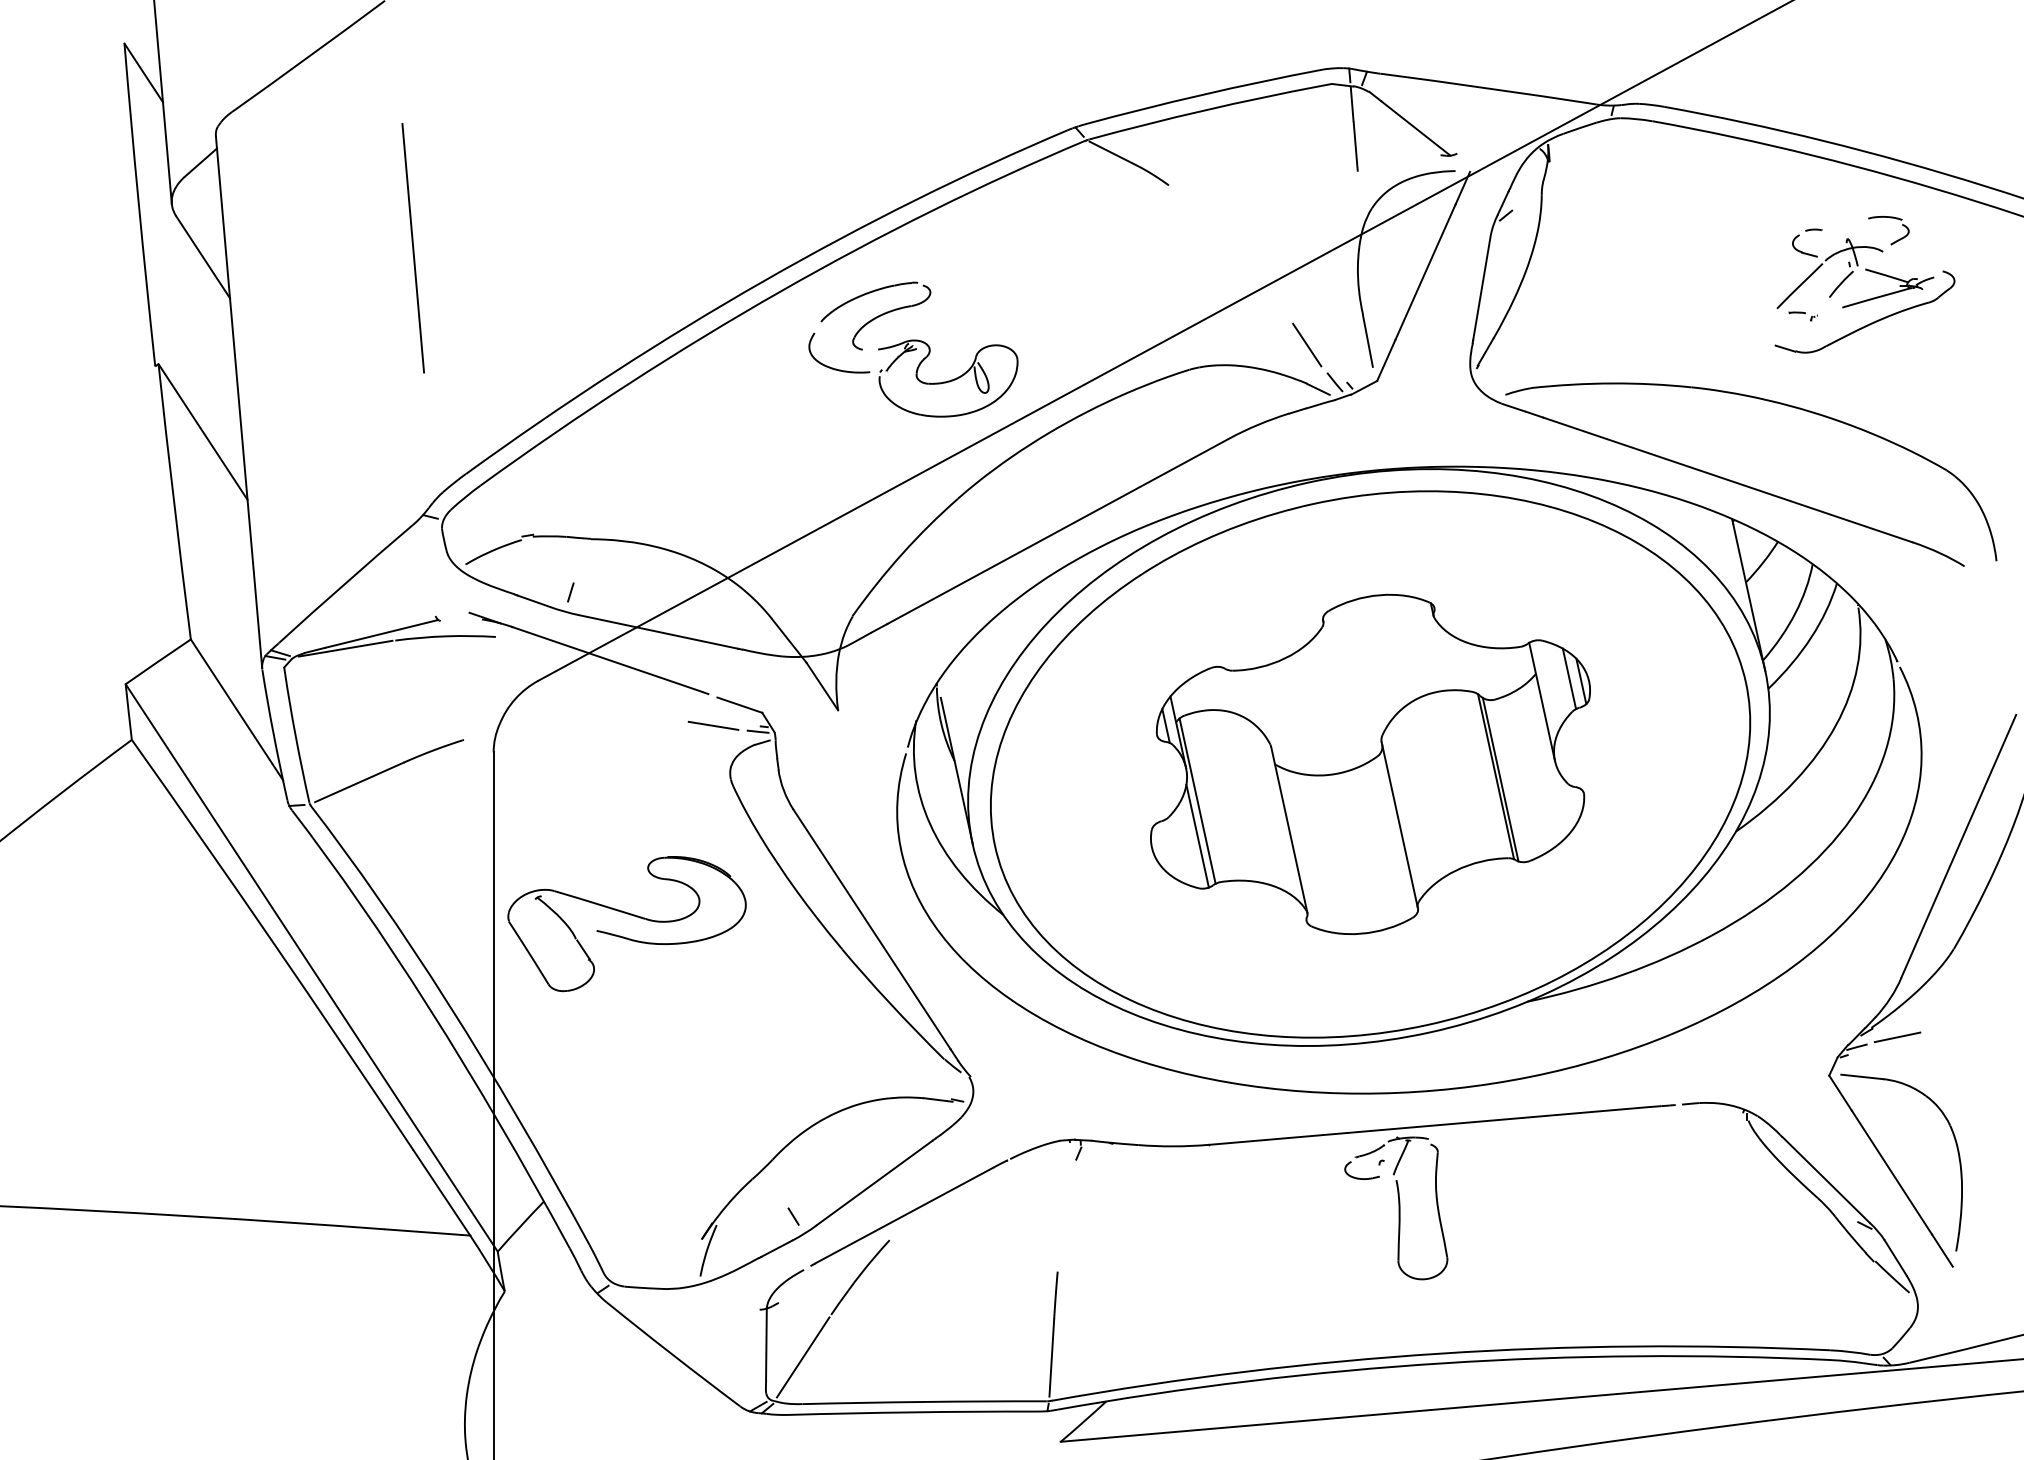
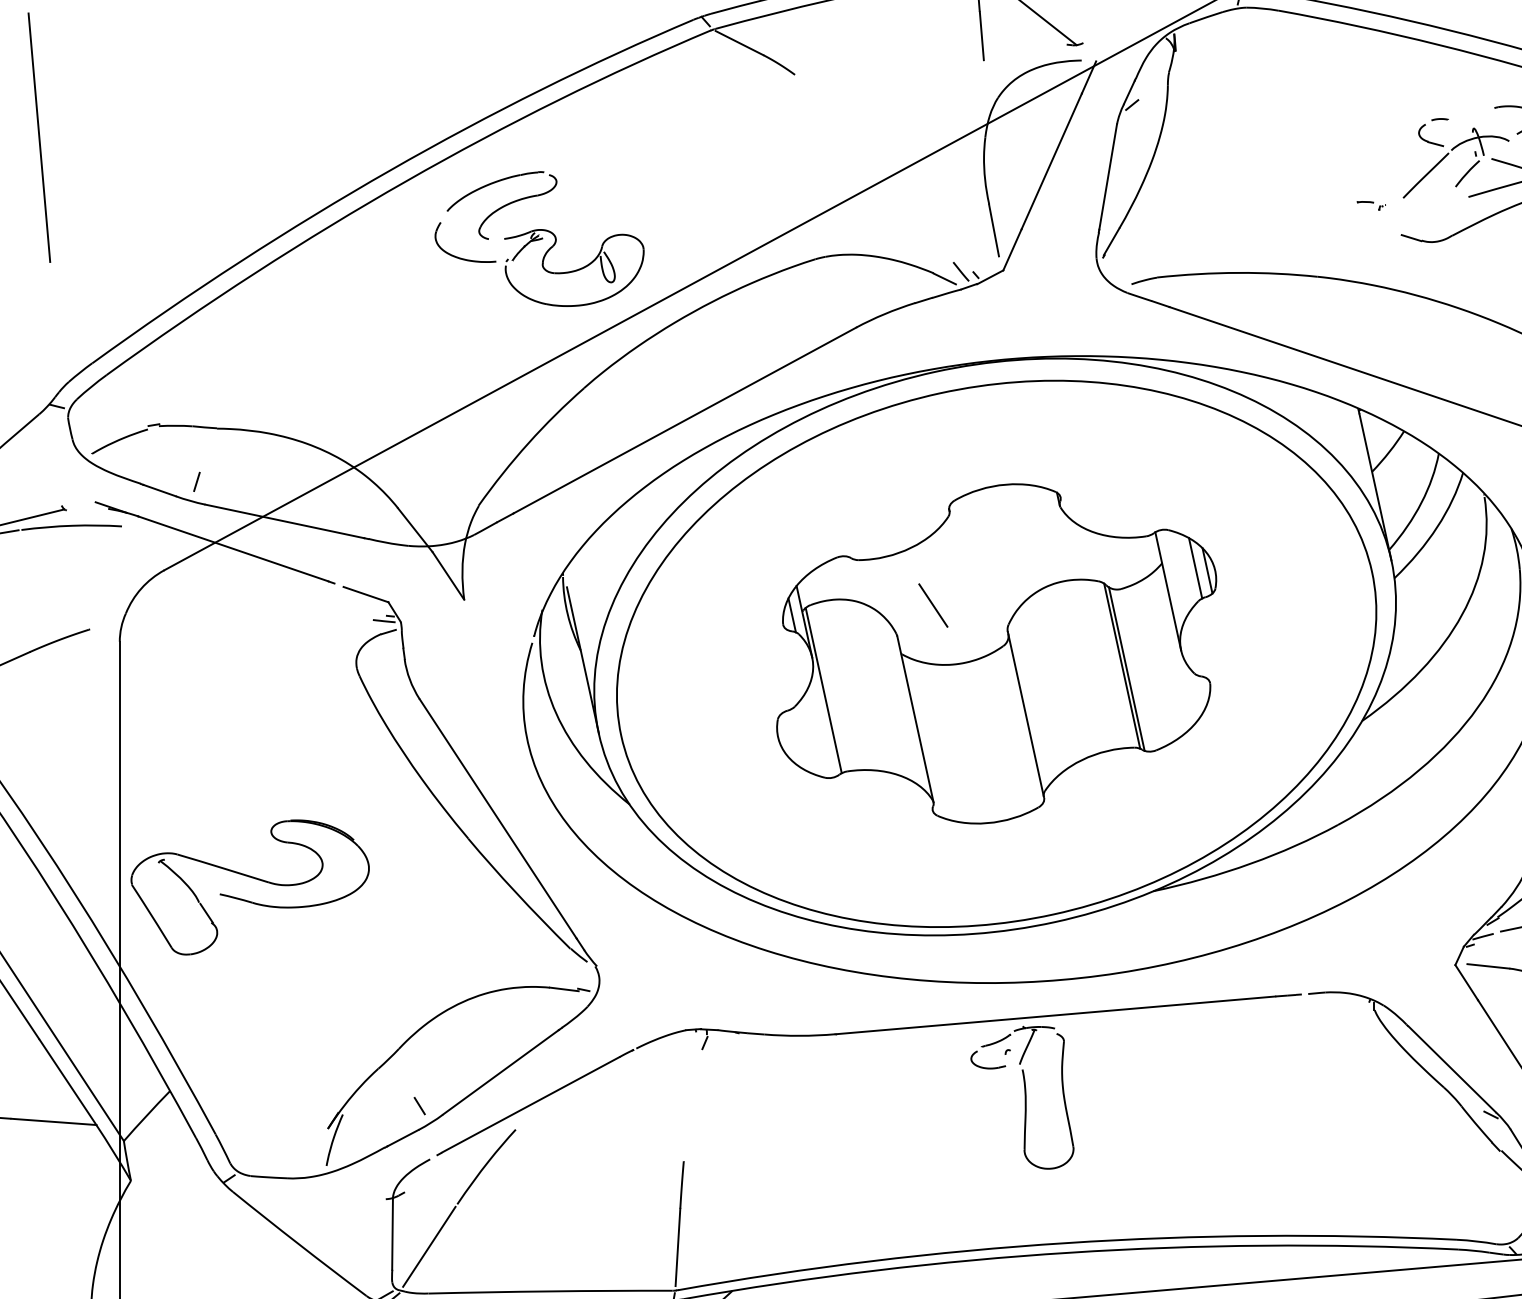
part: (1802, 316) -> (1370, 205), moved
line: (1307, 344) -> (933, 604), moved
line: (713, 725) -> (339, 614), removed
line: (1197, 835) -> (823, 724), removed
part: (630, 915) -> (253, 878), moved

